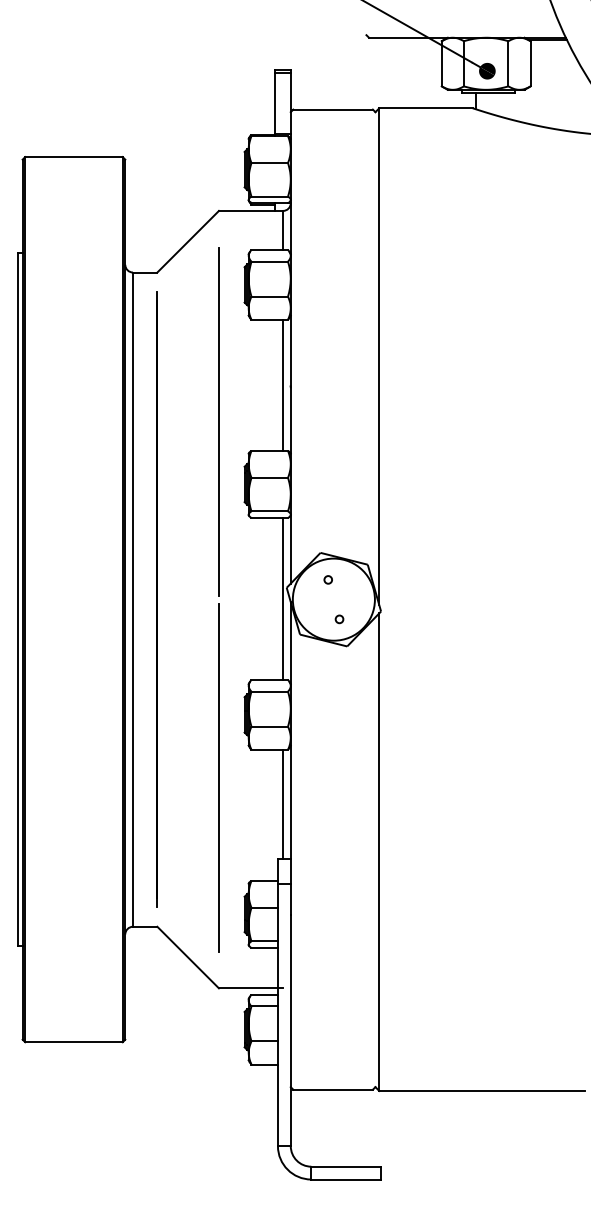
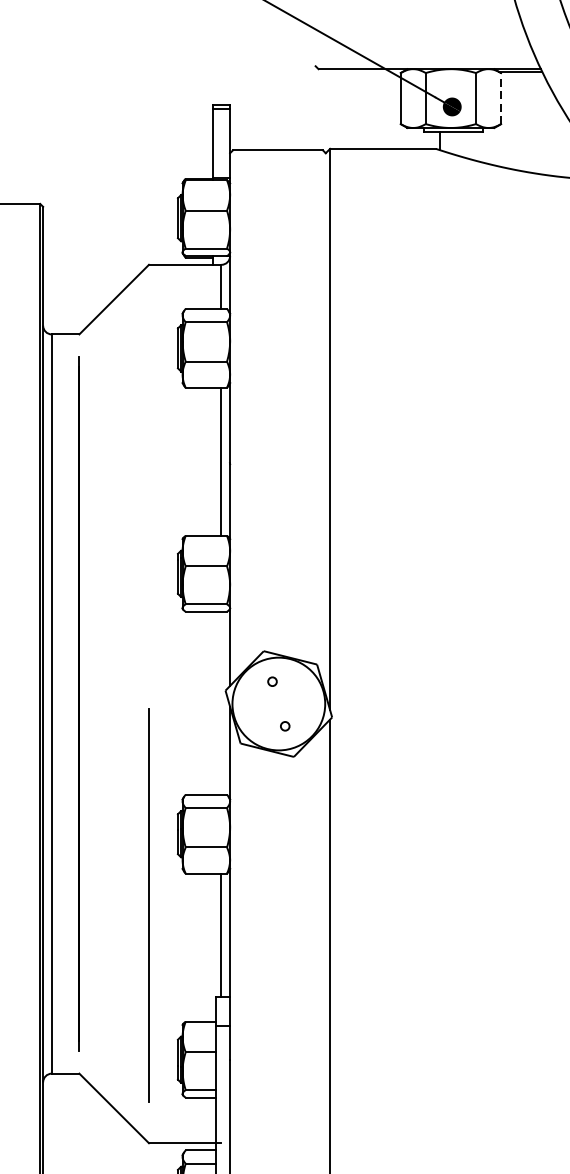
line: (530, 63) -> (500, 98), solid -> dashed
line: (218, 421) -> (148, 502), removed
line: (283, 598) -> (221, 702), removed

